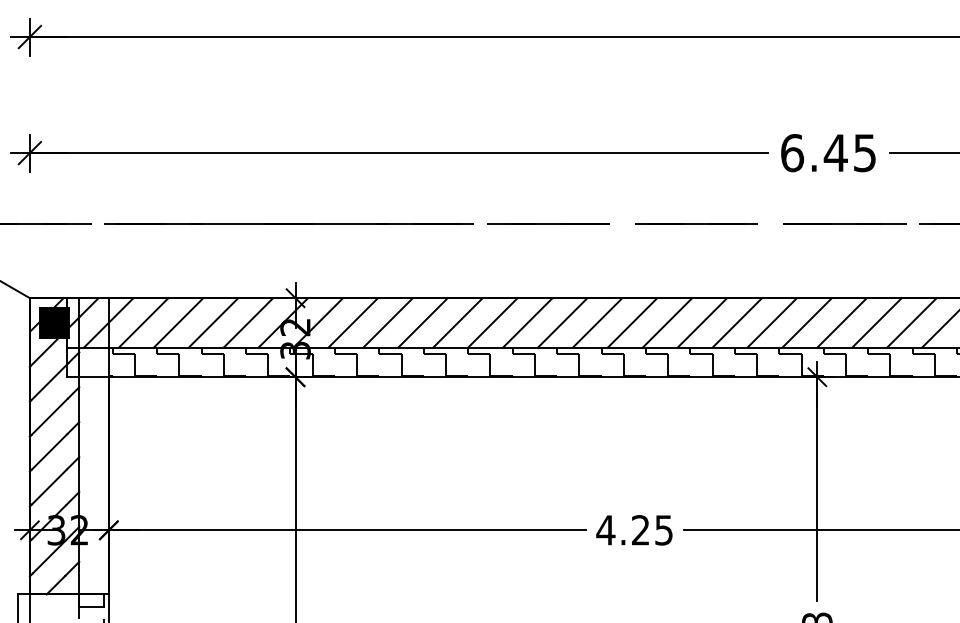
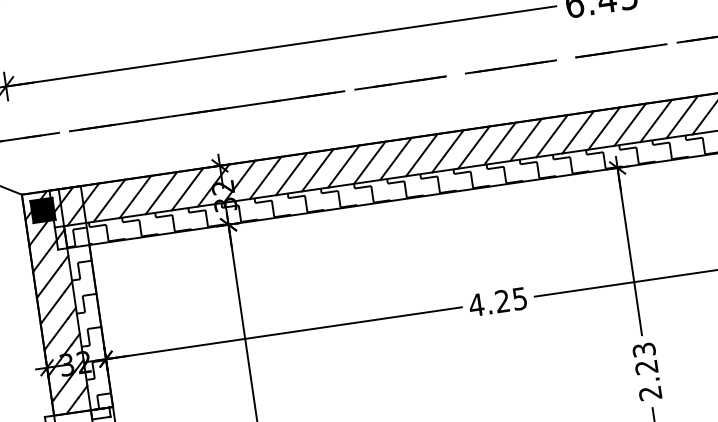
hatch: (93, 473) -> (88, 318), added

